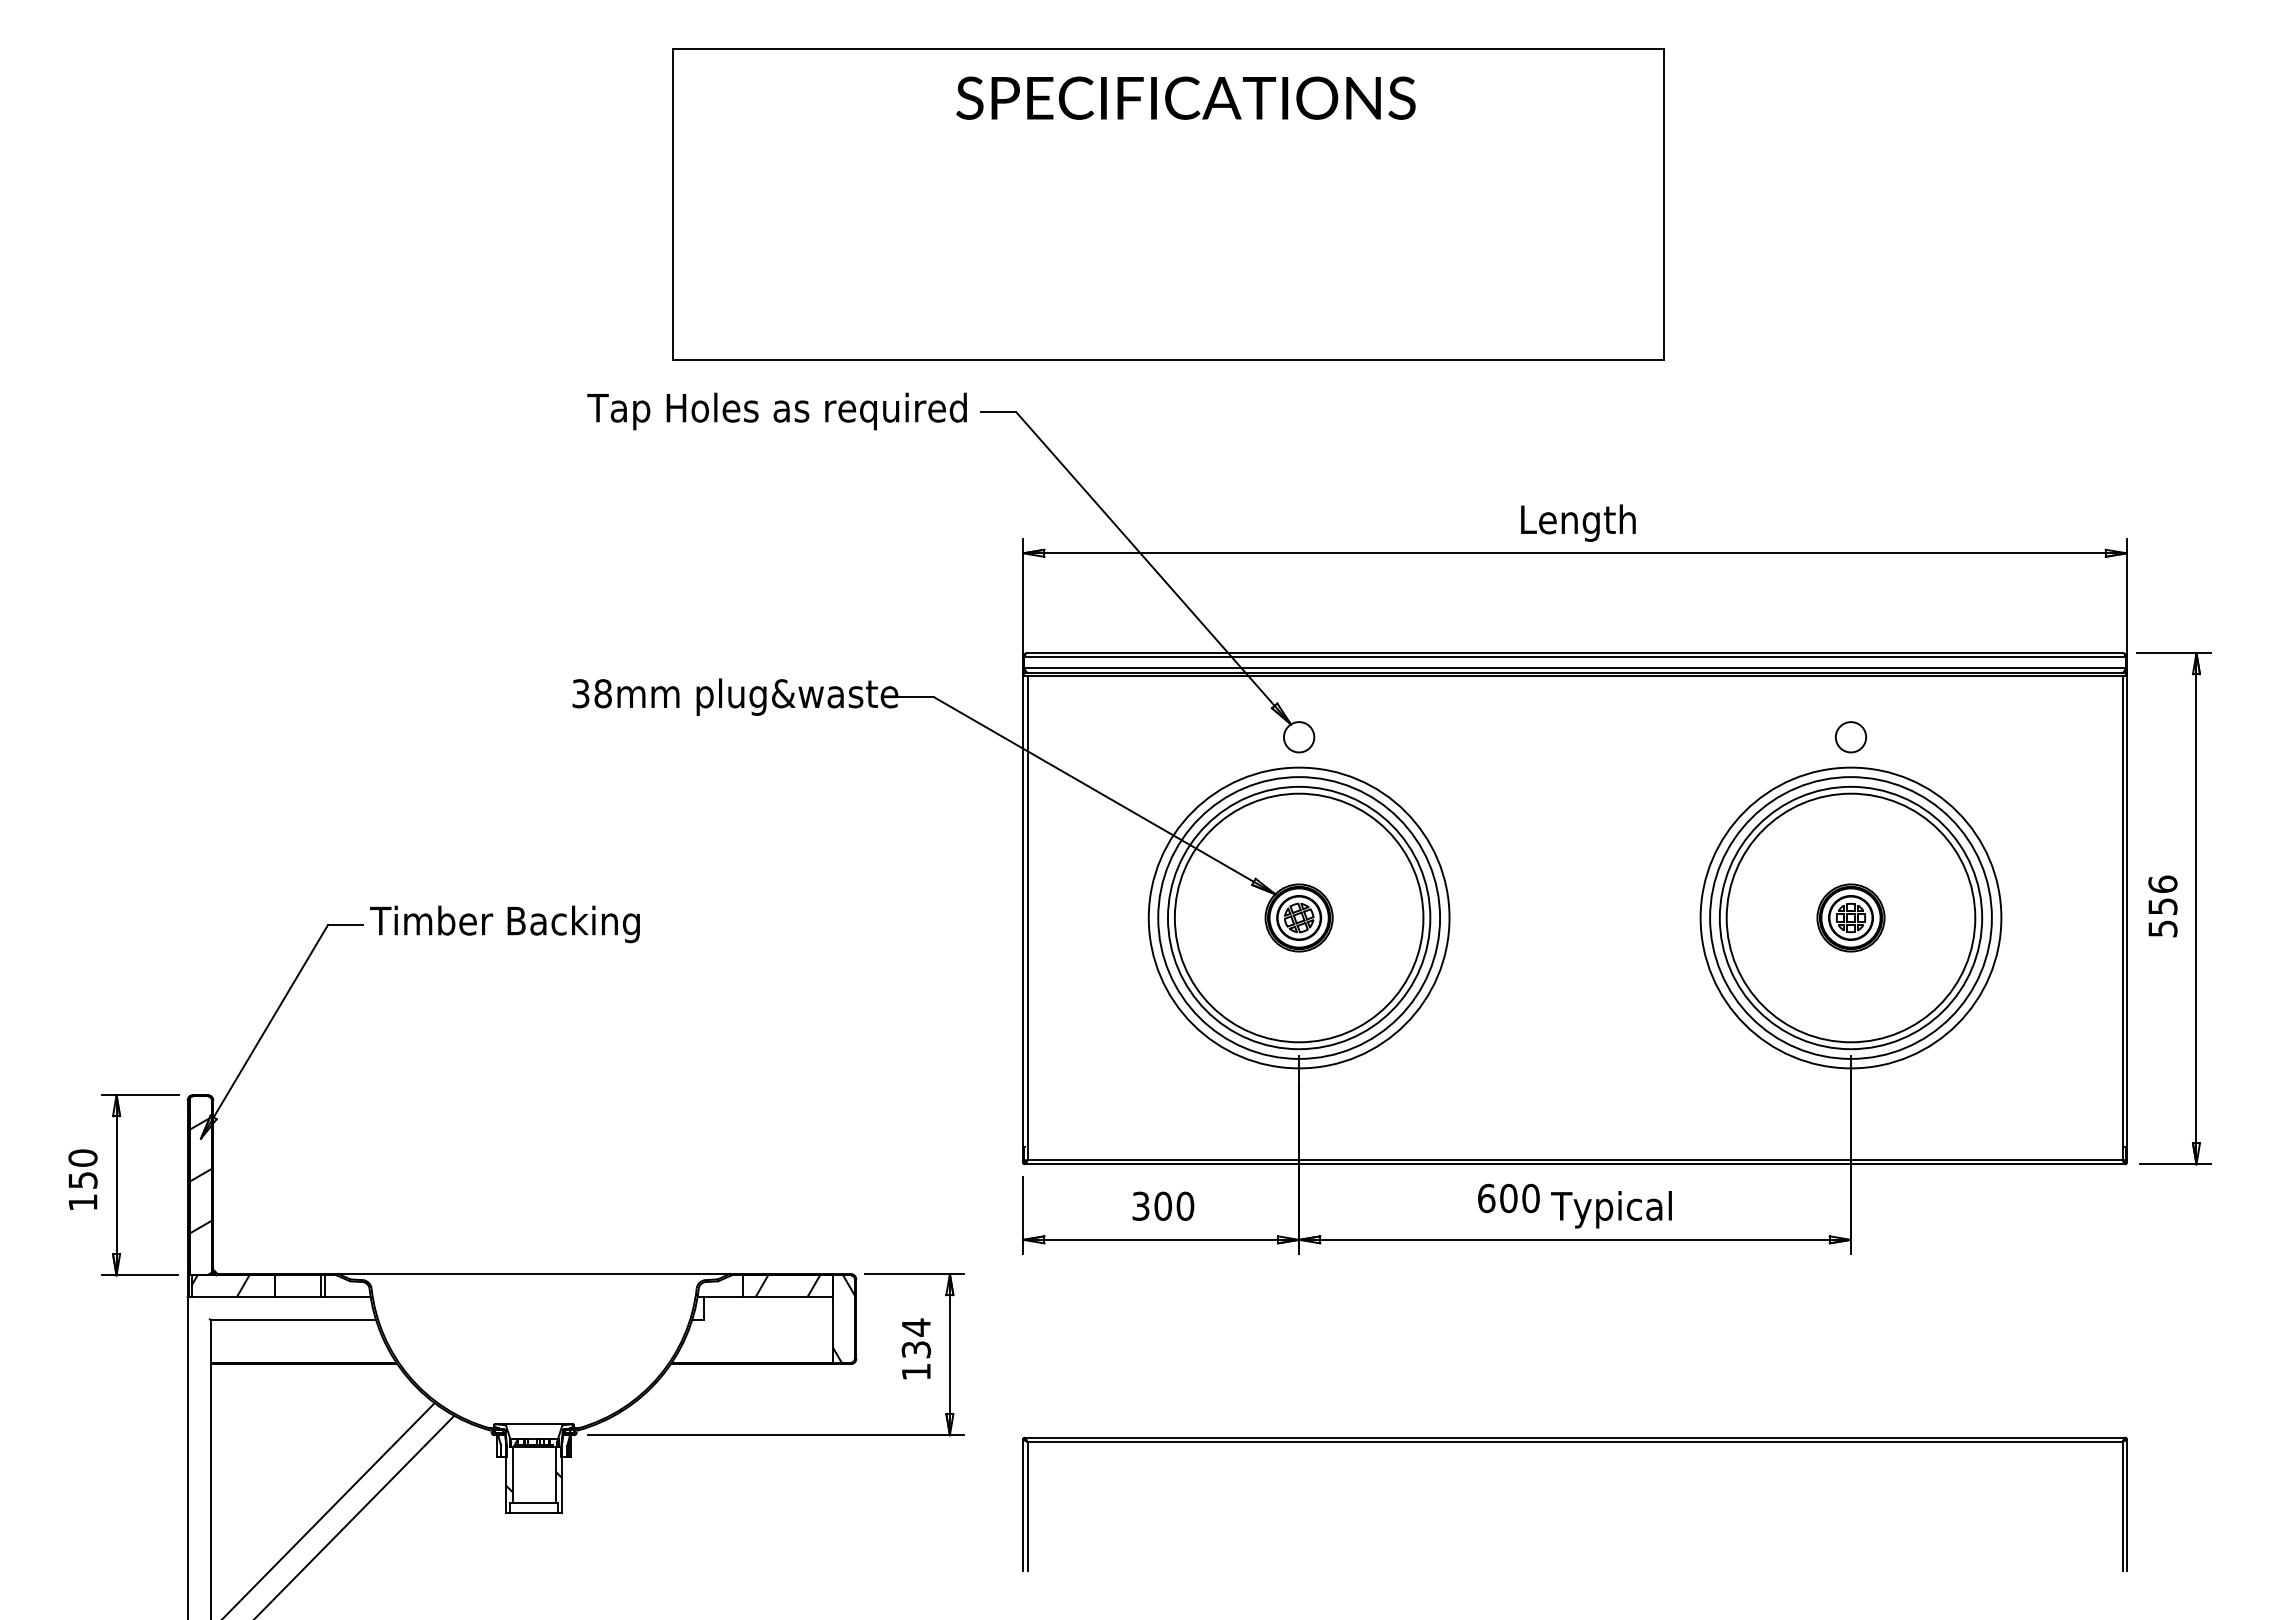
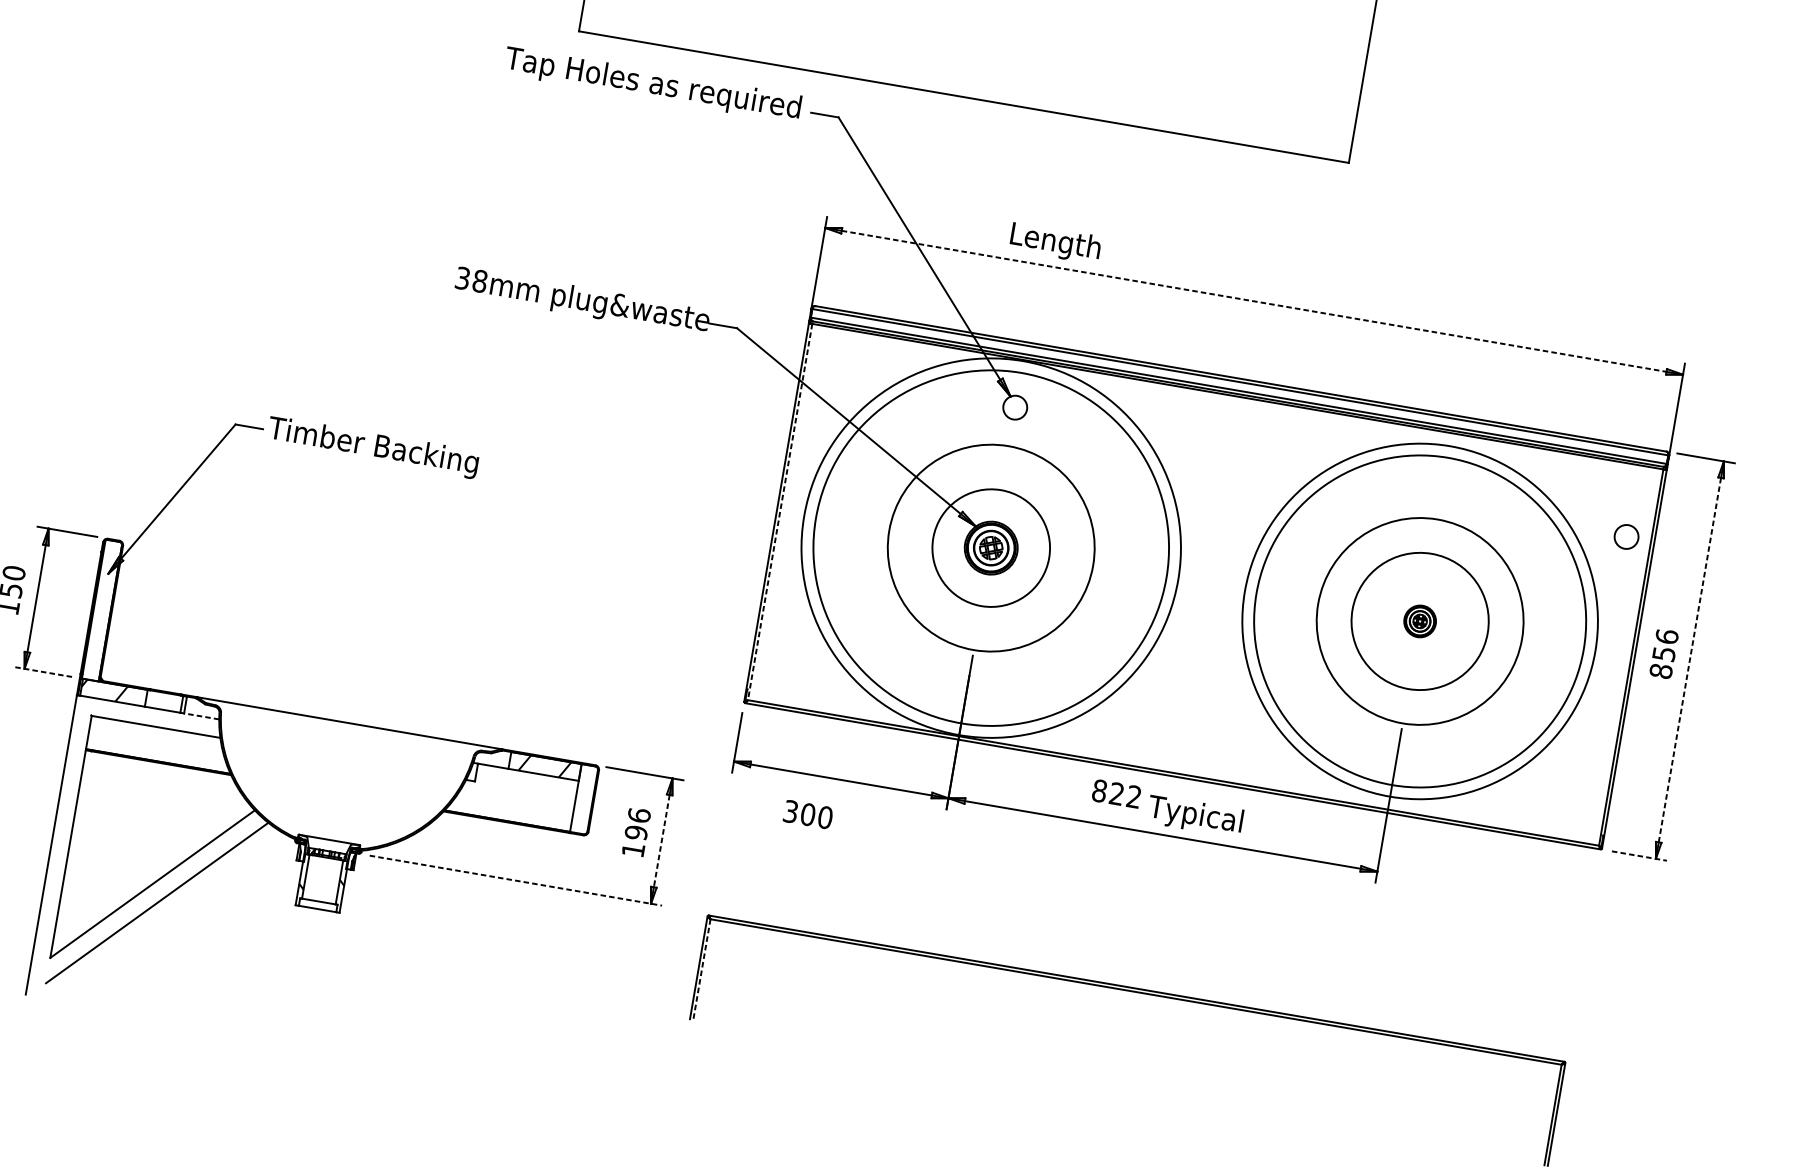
text: (1578, 522) -> (1055, 242), moved
line: (1575, 553) -> (1254, 301), solid -> dashed
circle: (1851, 737) -> (1626, 537), moved
line: (2196, 909) -> (1689, 660), solid -> dashed
circle: (1298, 917) -> (990, 547), size x0.6
circle: (1298, 917) -> (990, 547), size x1.6
circle: (1299, 917) -> (991, 547), size x1.6
circle: (1850, 917) -> (1419, 620), size x0.7
circle: (1850, 917) -> (1419, 620), size x1.4
circle: (1850, 917) -> (1419, 620), size x1.6
part: (1850, 917) -> (1419, 620), size x0.6
line: (1027, 918) -> (780, 512), solid -> dashed
text: (2162, 928) -> (1660, 670), 556 -> 856
line: (2175, 1164) -> (1639, 856), solid -> dashed
hatch: (200, 1195) -> (100, 617), removed
text: (1508, 1198) -> (1116, 793), 600 -> 822
text: (1163, 1205) -> (808, 814), moved
line: (140, 1275) -> (43, 672), solid -> dashed
line: (348, 1297) -> (201, 716), solid -> dashed
hatch: (843, 1318) -> (583, 798), removed
text: (915, 1338) -> (637, 823), 134 -> 196
line: (949, 1355) -> (661, 841), solid -> dashed
line: (776, 1435) -> (516, 880), solid -> dashed
line: (1027, 1506) -> (701, 969), solid -> dashed

